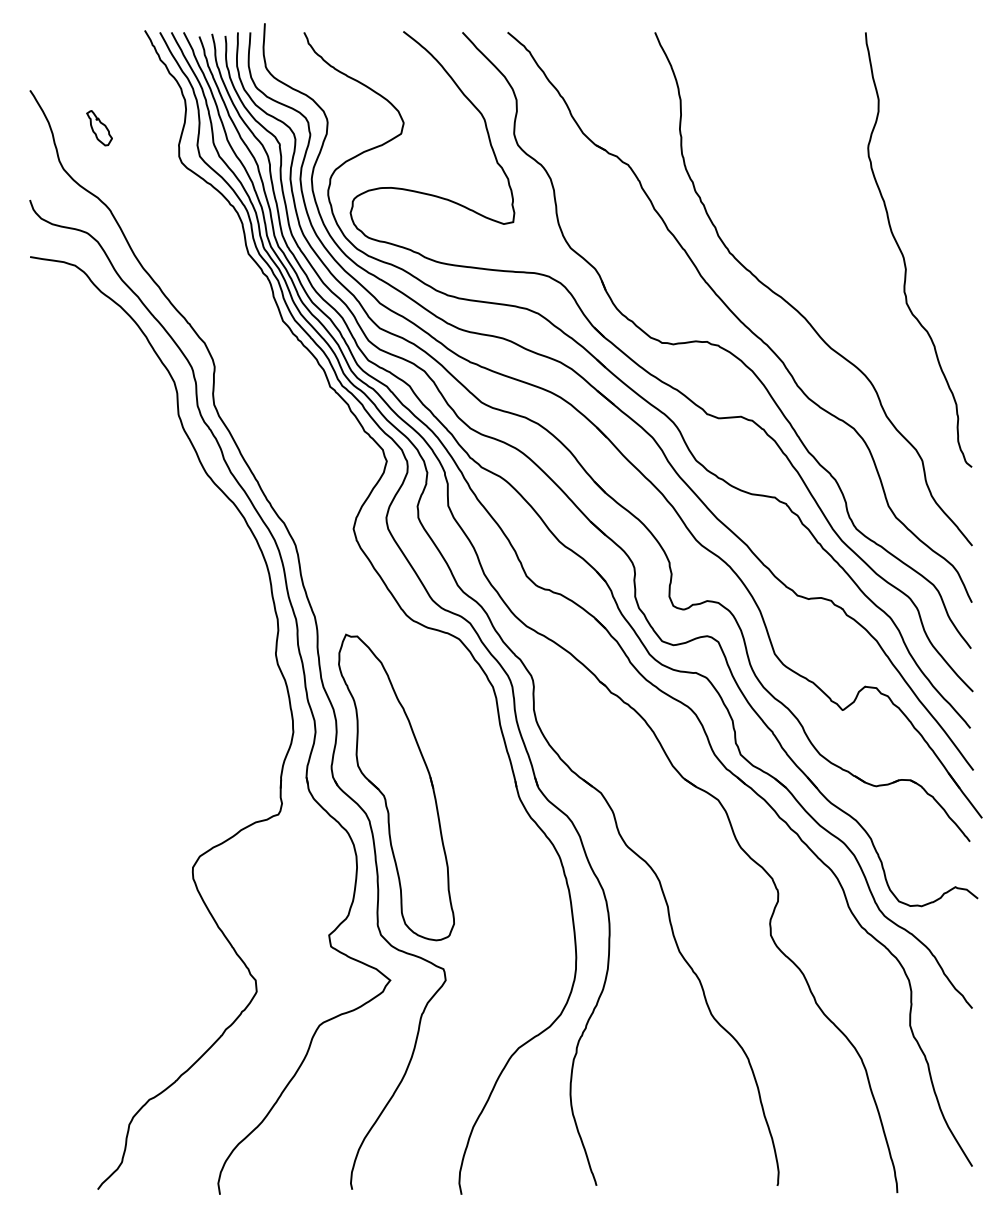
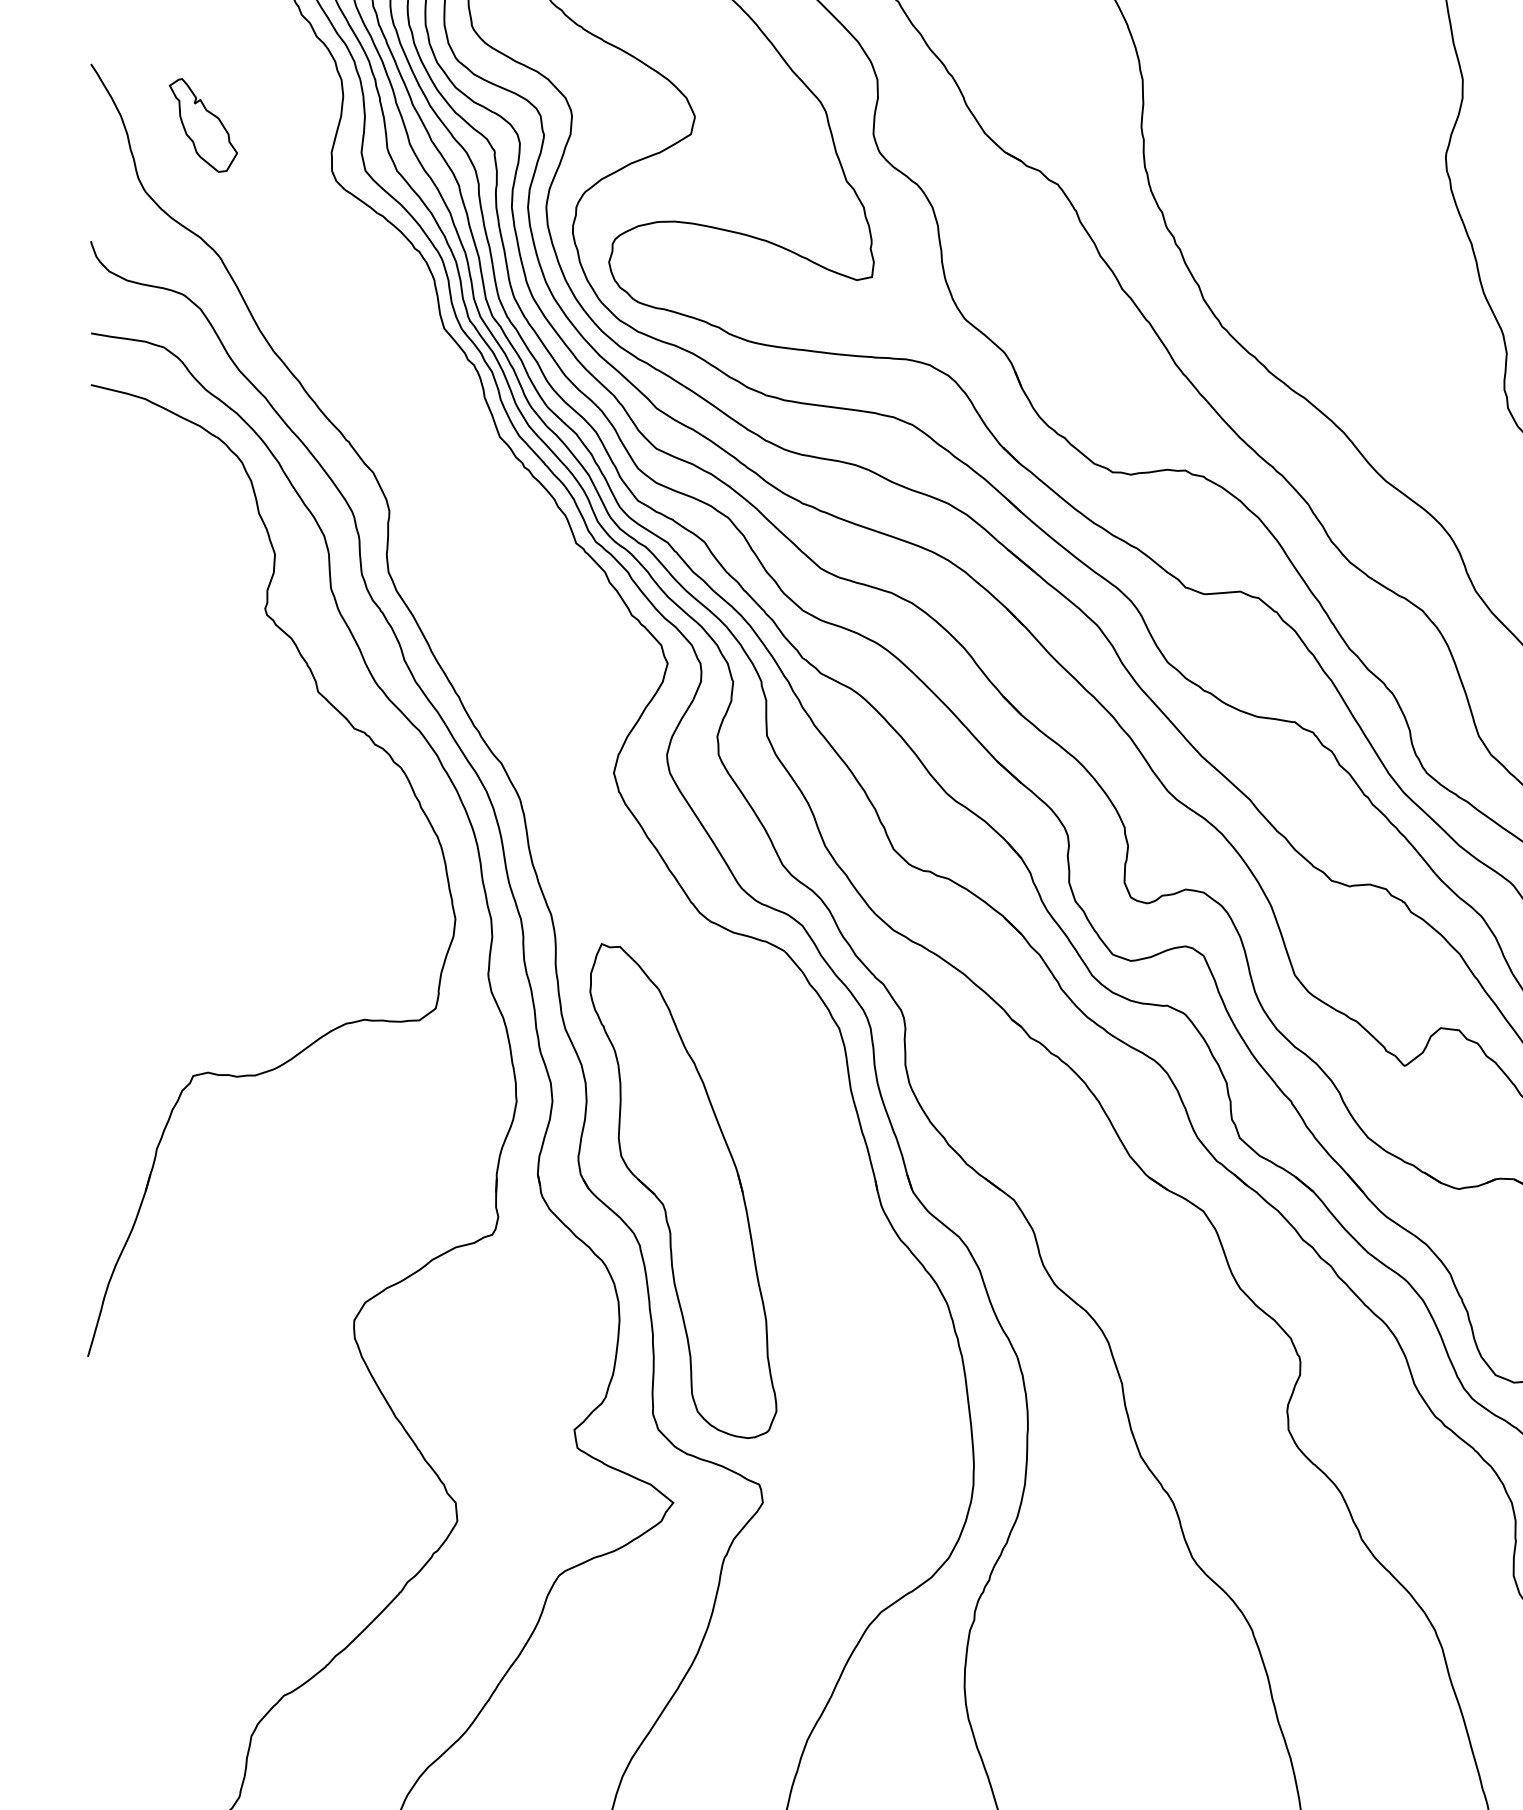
part: (99, 127) -> (203, 124), size x1.67
part: (229, 543) -> (413, 796), added

